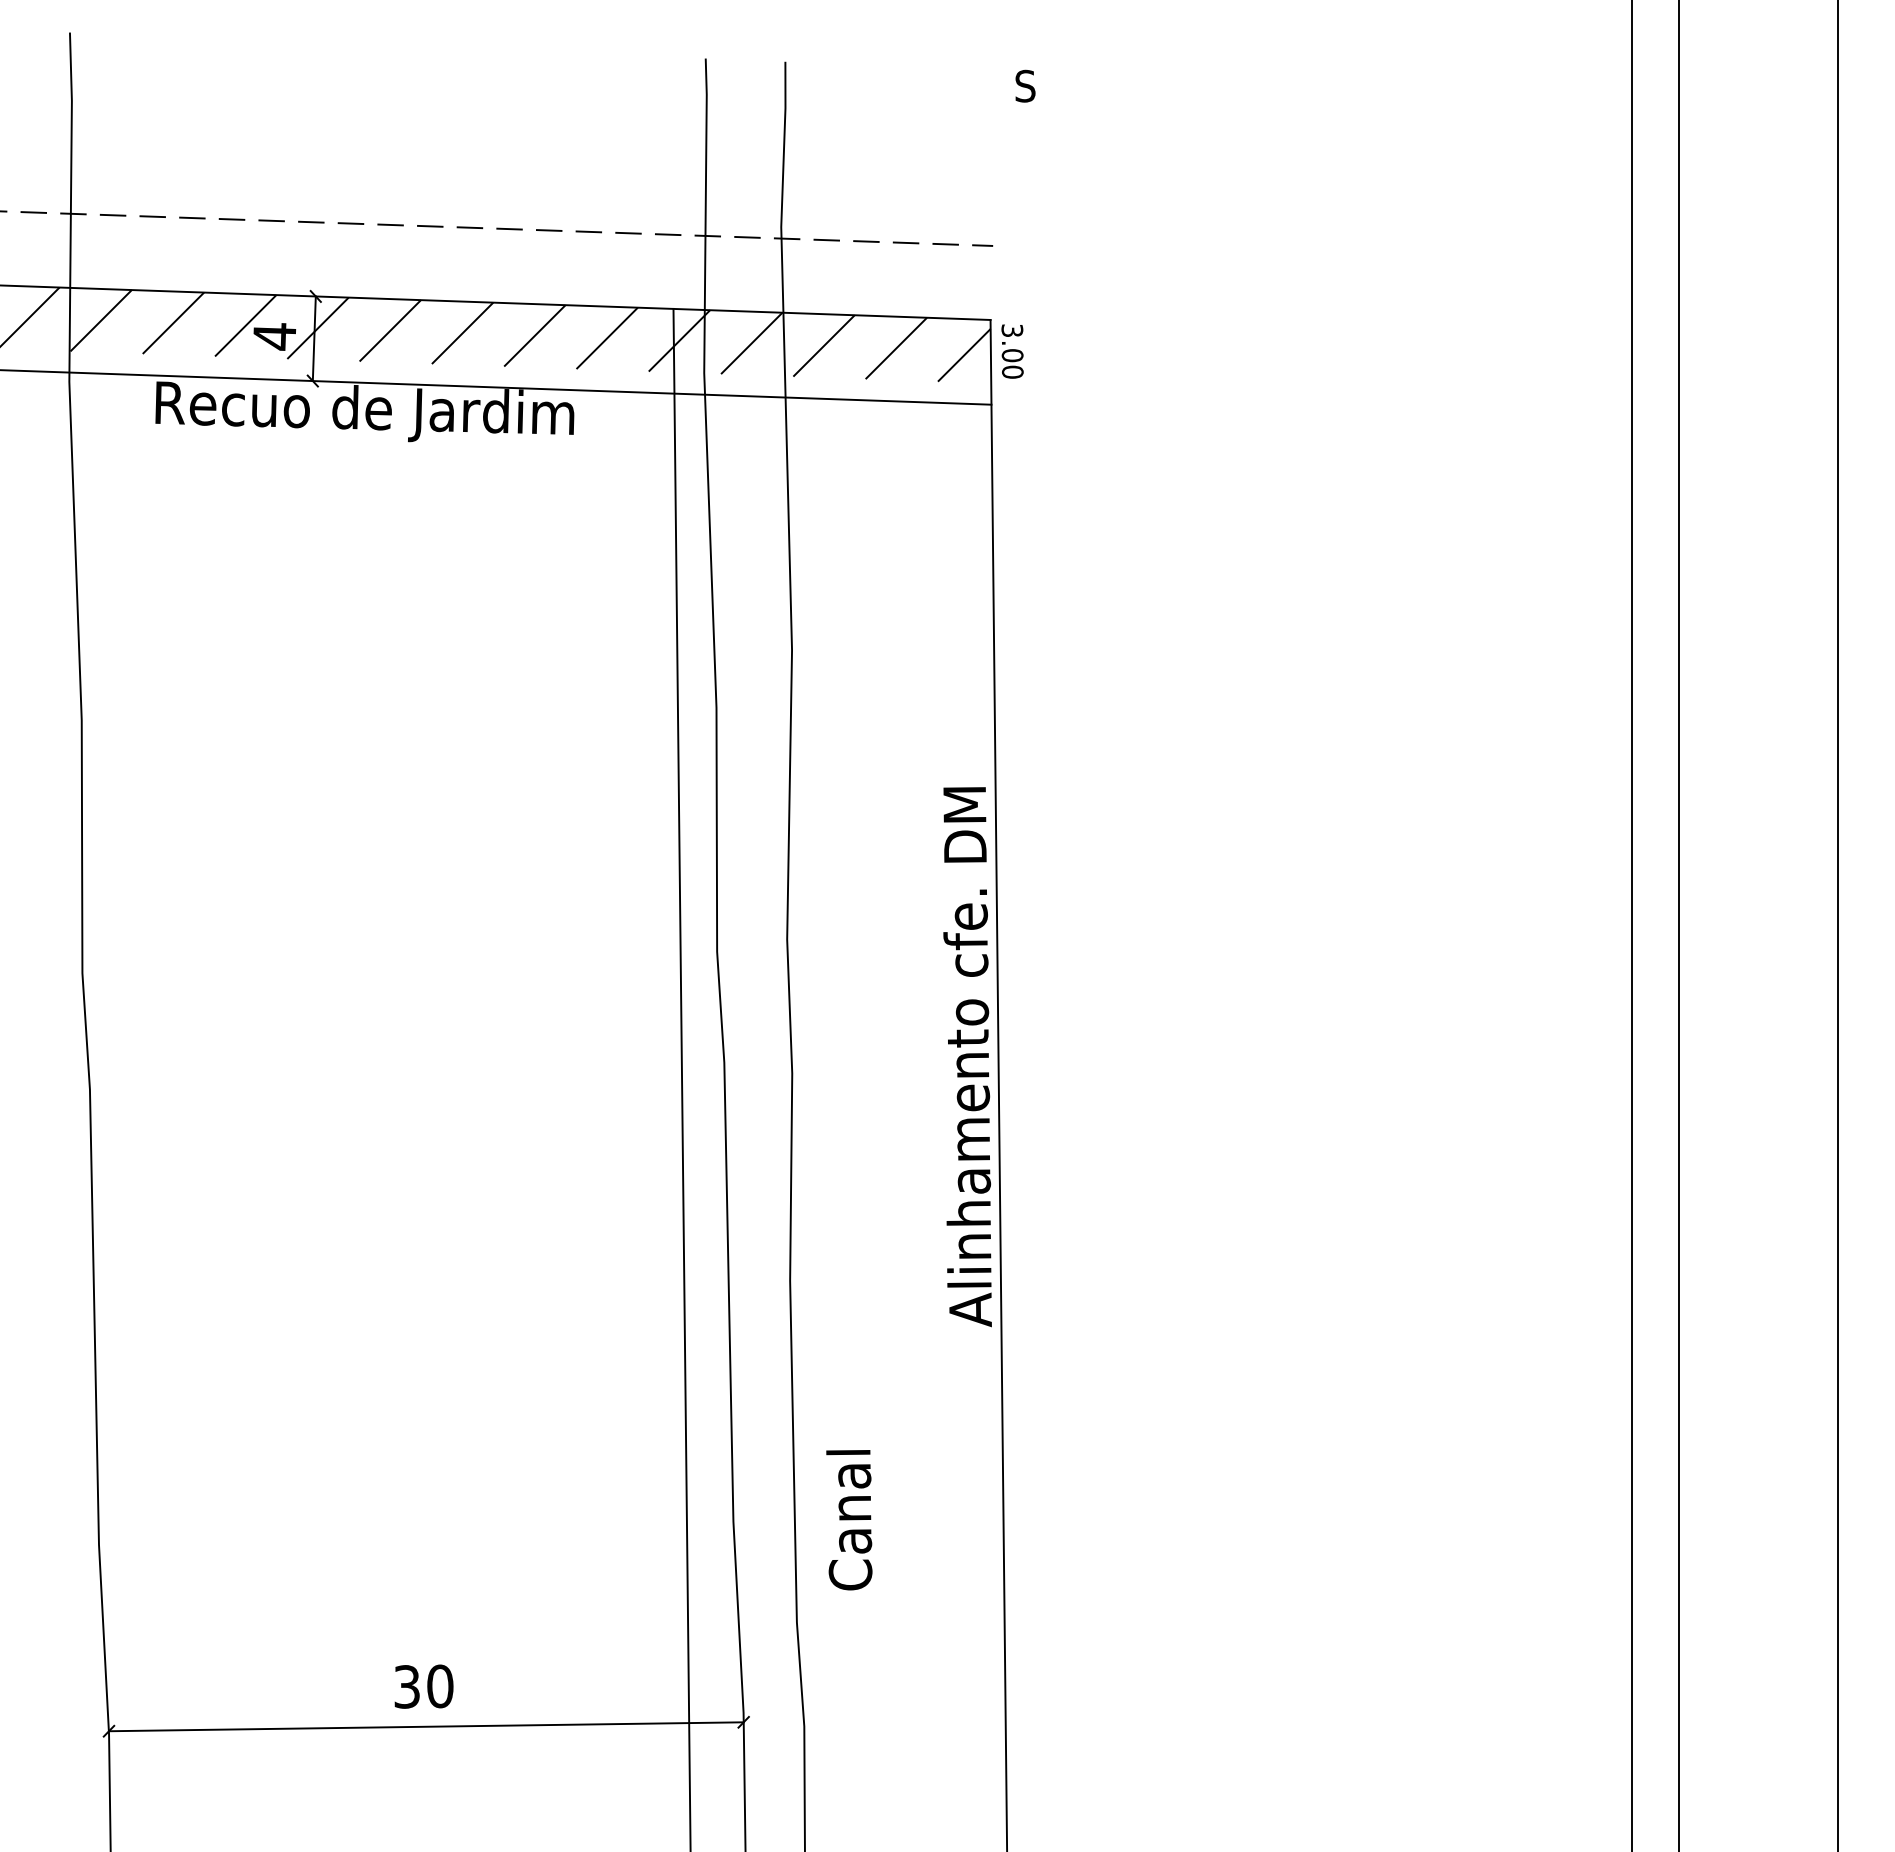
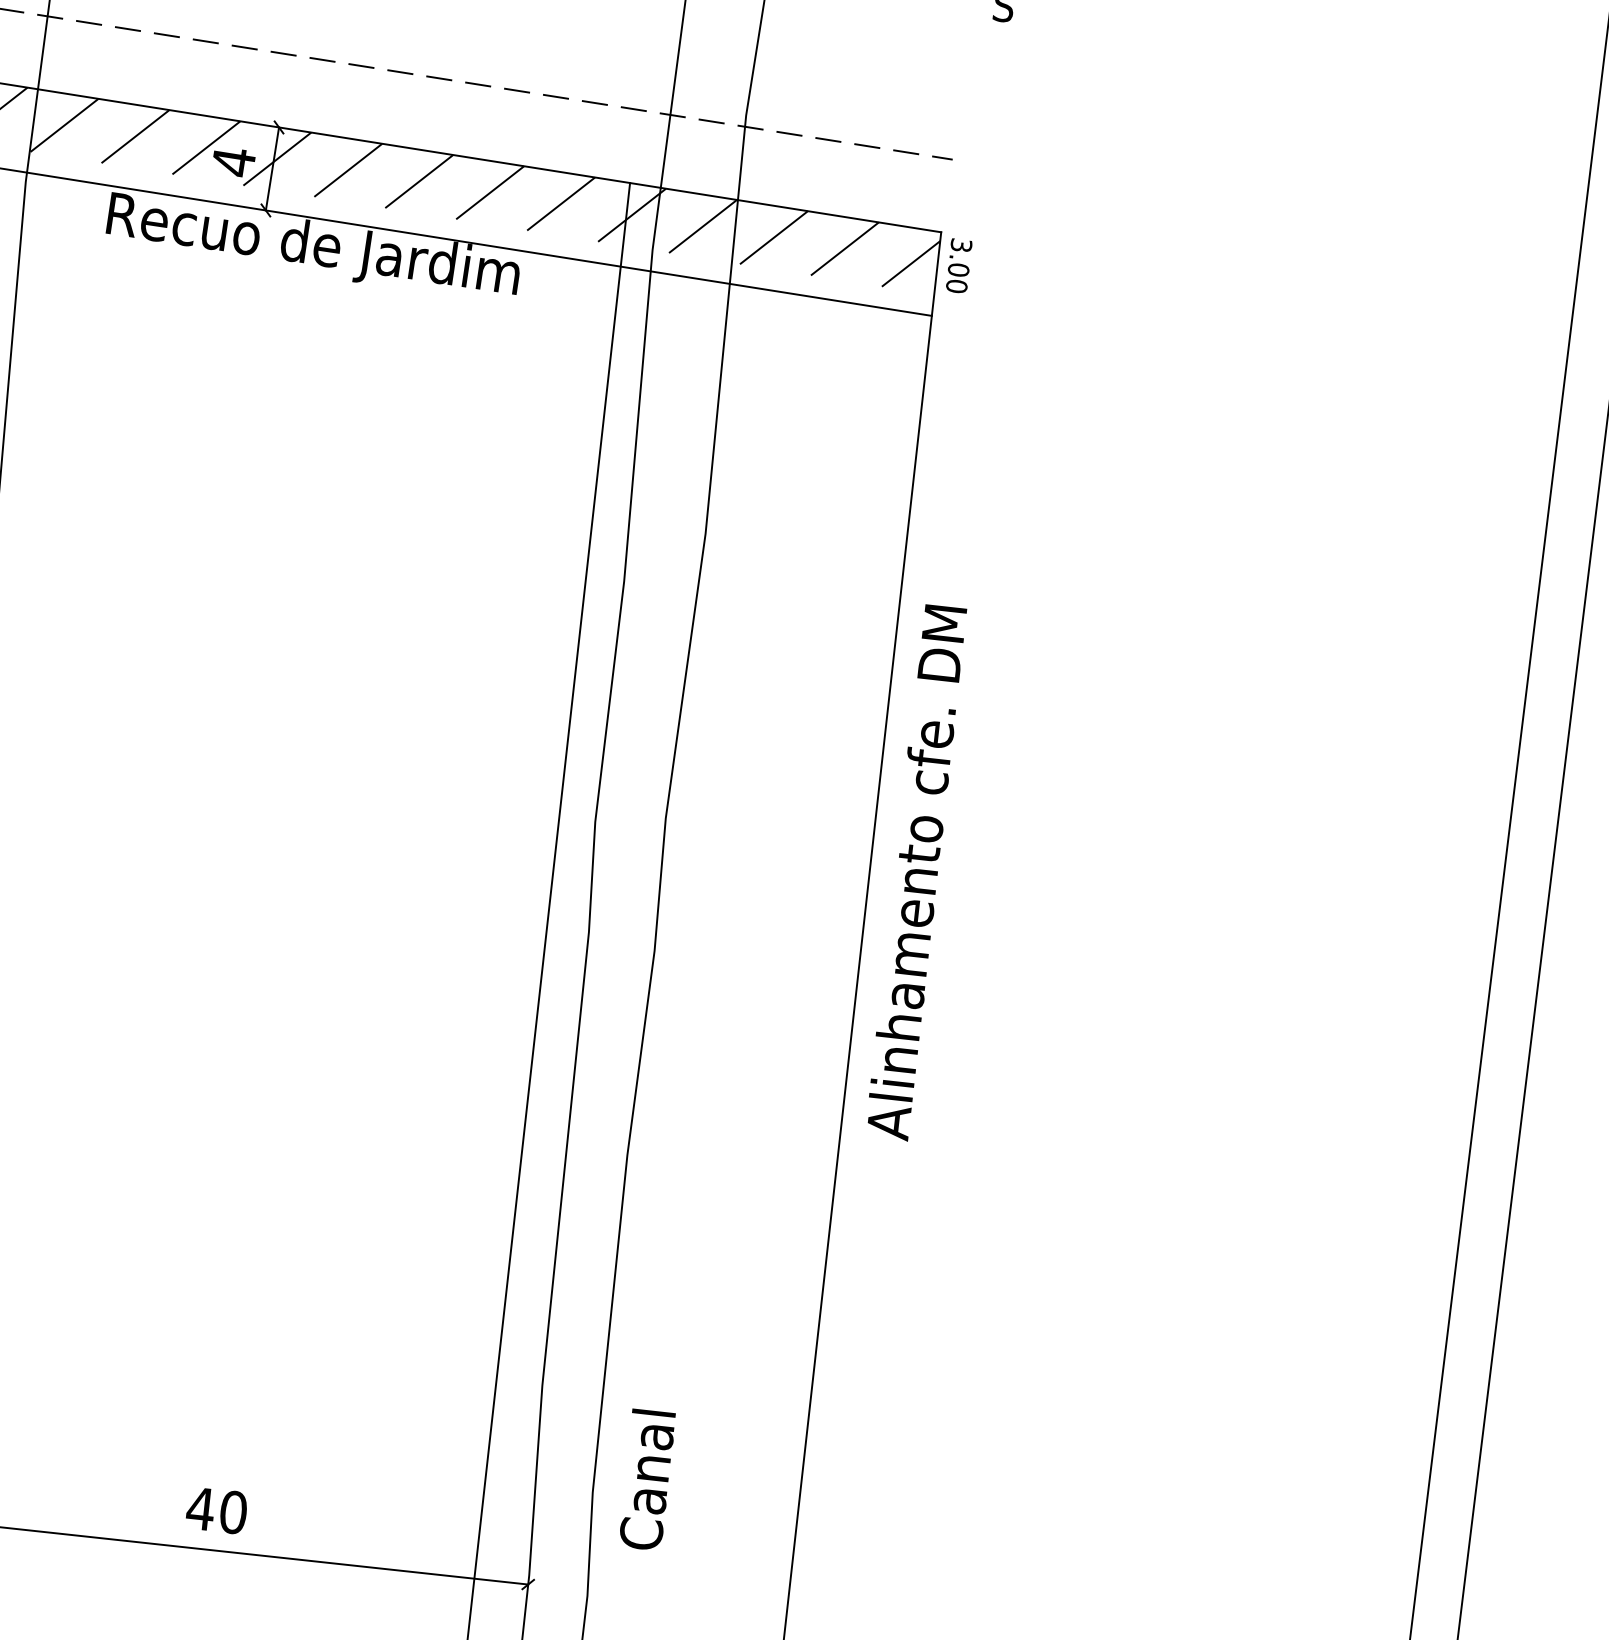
text: (967, 1057) -> (916, 873), moved
text: (849, 1520) -> (646, 1480), moved
text: (406, 1686) -> (200, 1508), 30 -> 40

